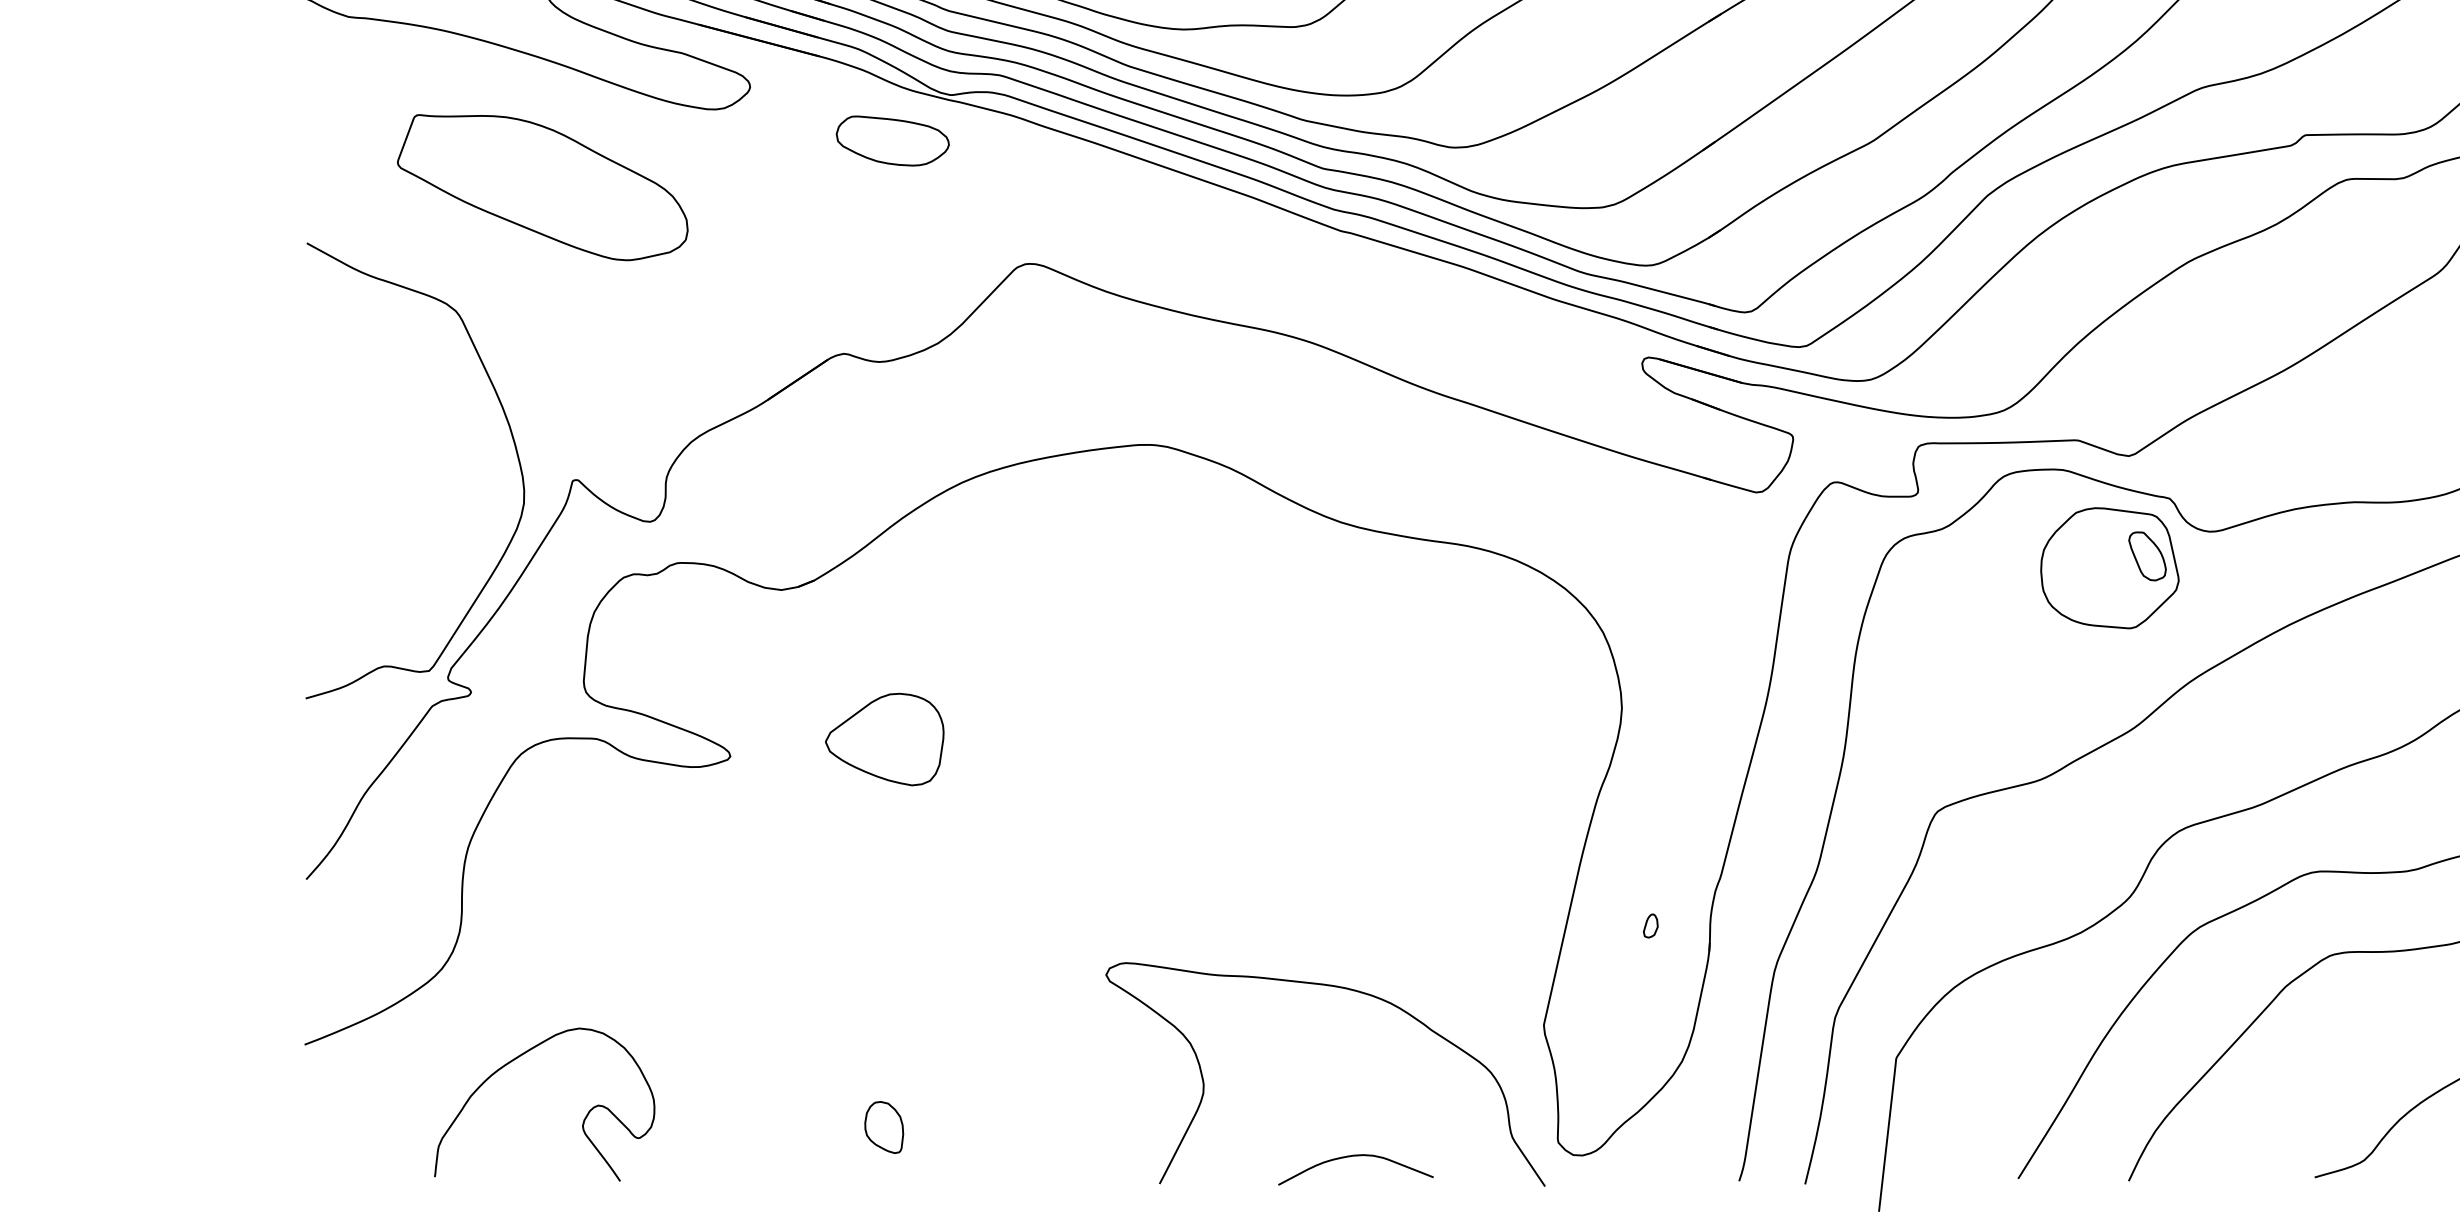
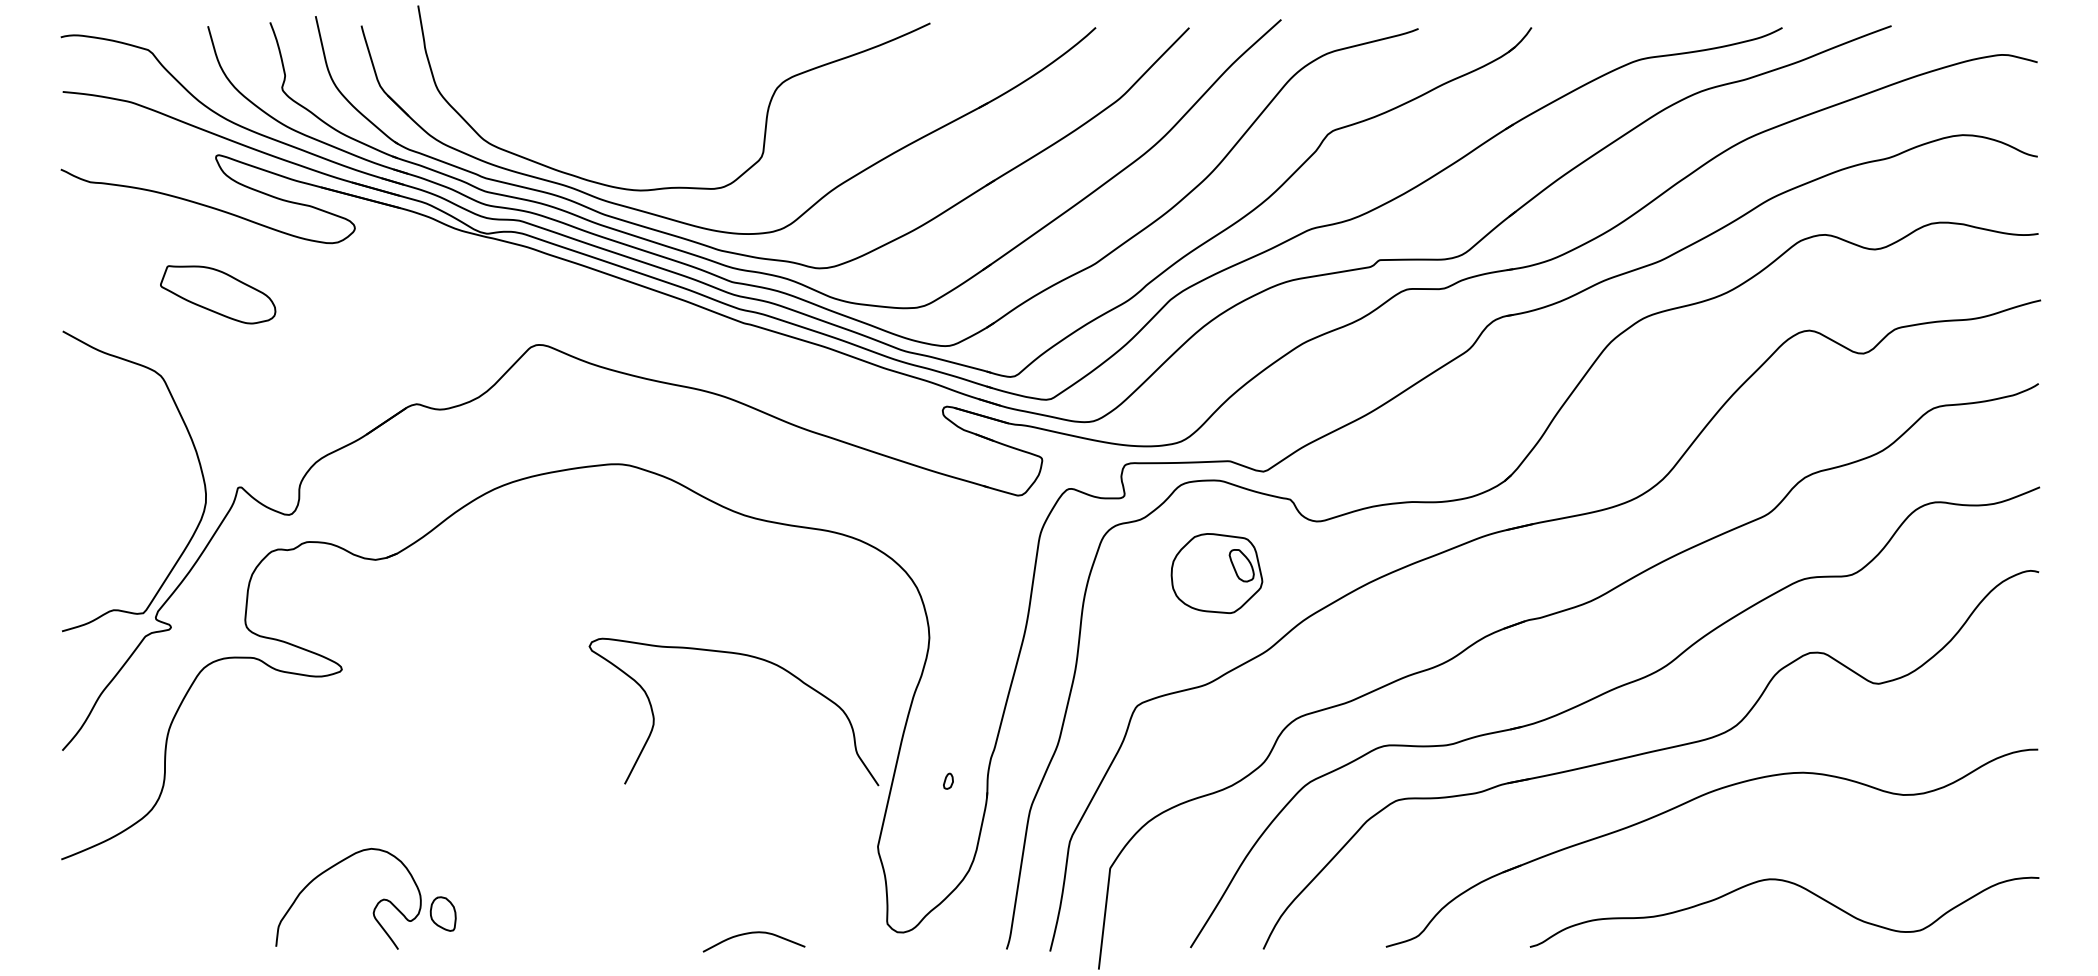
part: (892, 140) -> (448, 263), removed
part: (541, 187) -> (217, 294), size x0.6
part: (2109, 568) -> (1216, 573), moved
part: (884, 739) -> (443, 658), removed
curve: (1344, 990) -> (746, 656), moved
curve: (582, 1120) -> (373, 909), moved

